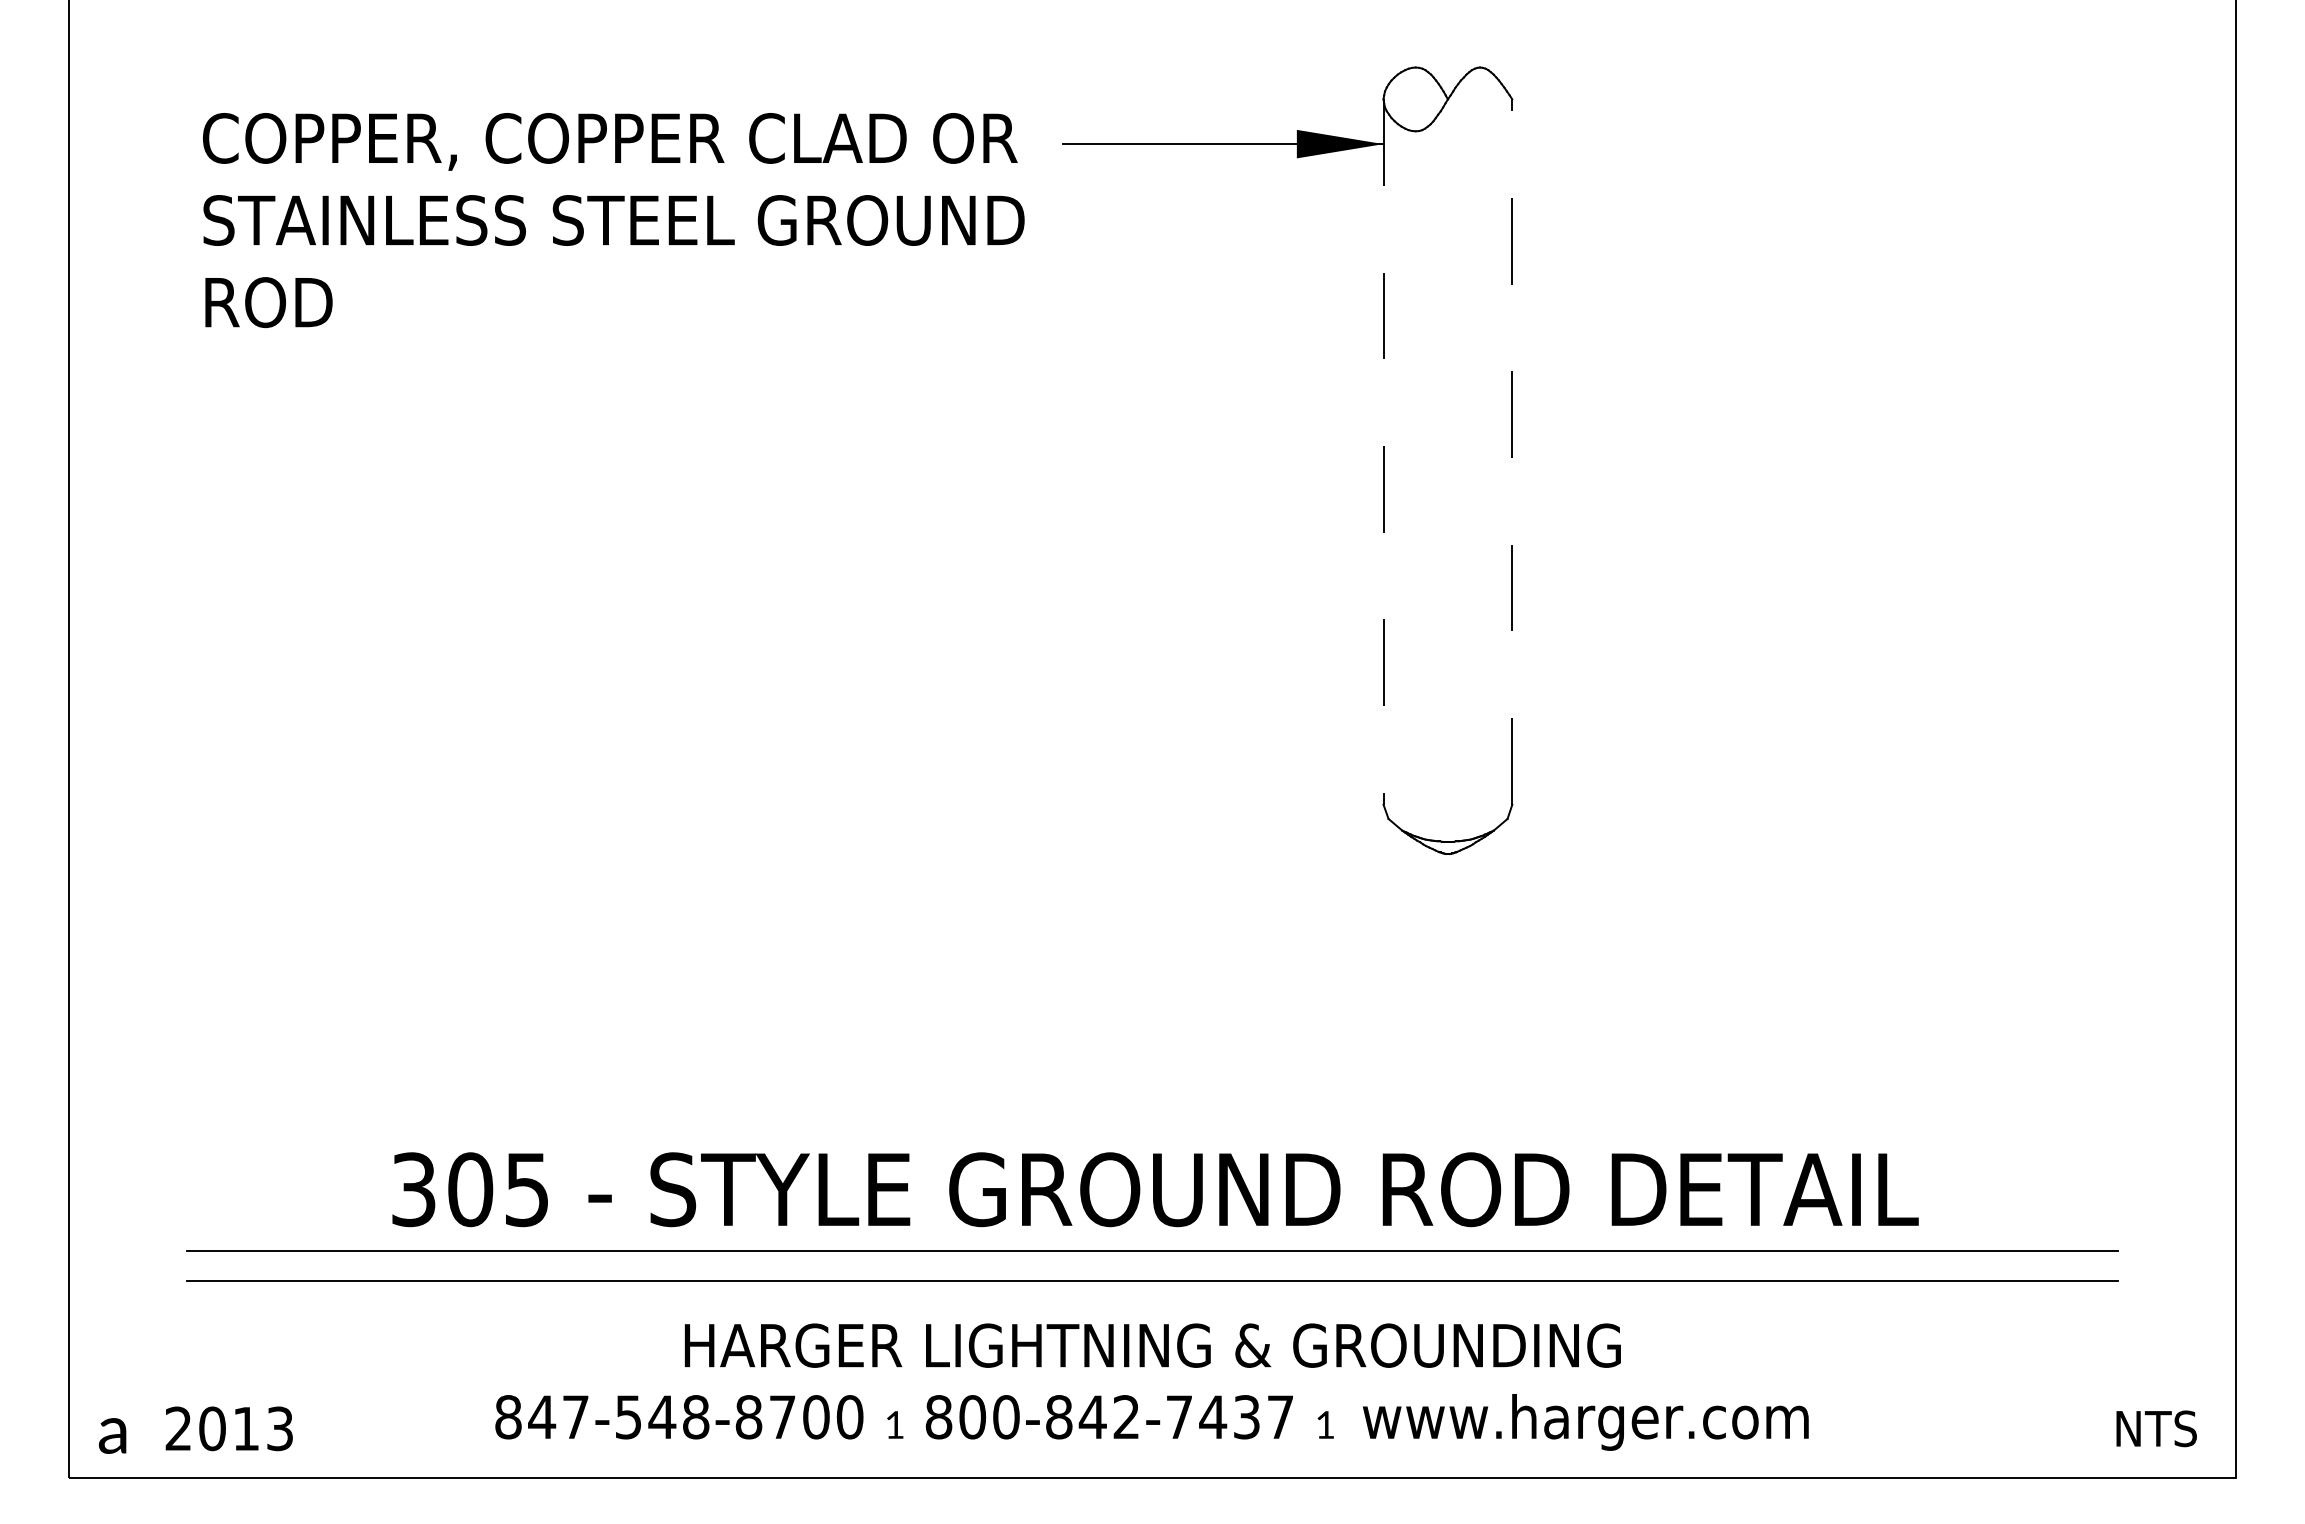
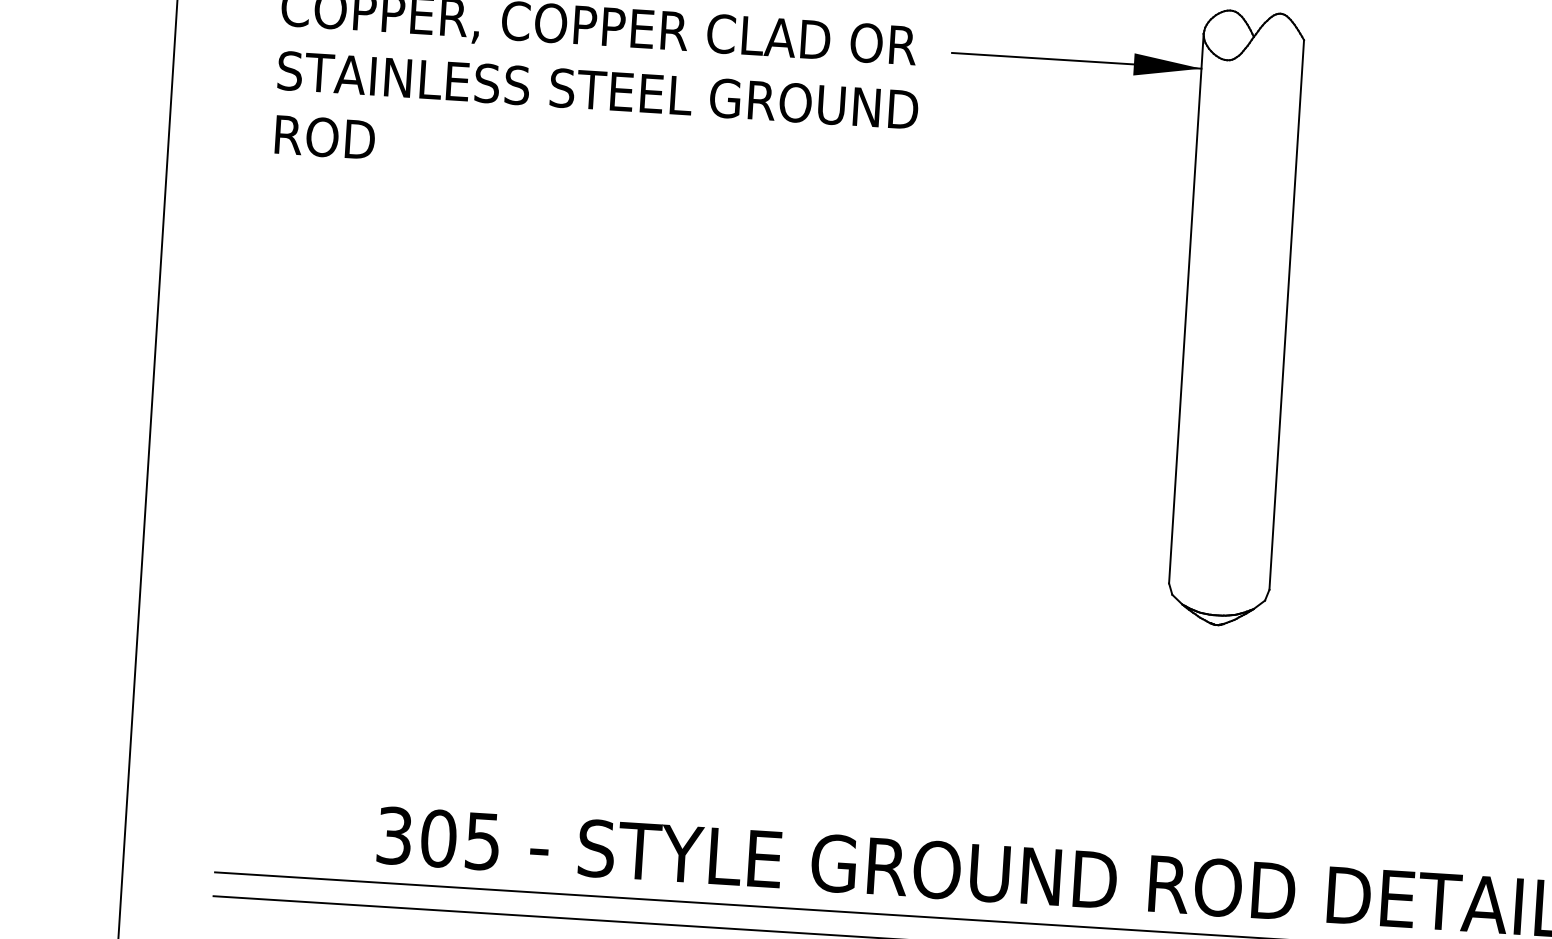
line: (1383, 452) -> (1186, 308), dashed -> solid
line: (1512, 452) -> (1286, 315), dashed -> solid

